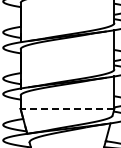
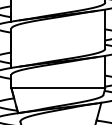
line: (67, 108) -> (58, 87), dashed -> solid

